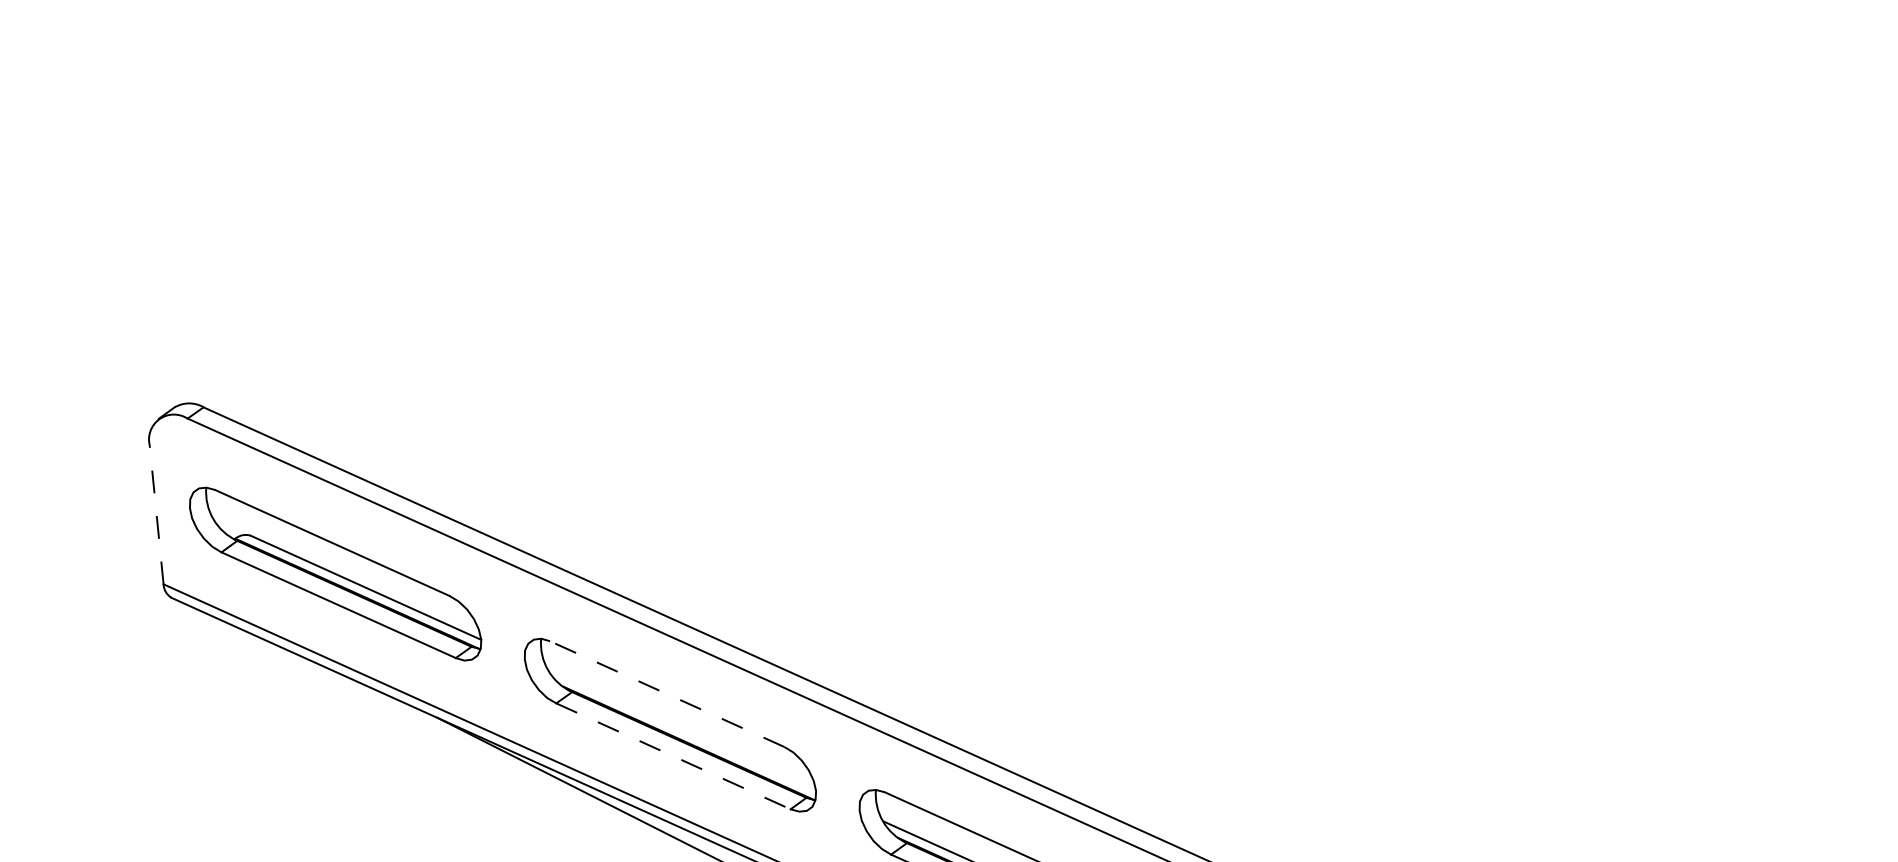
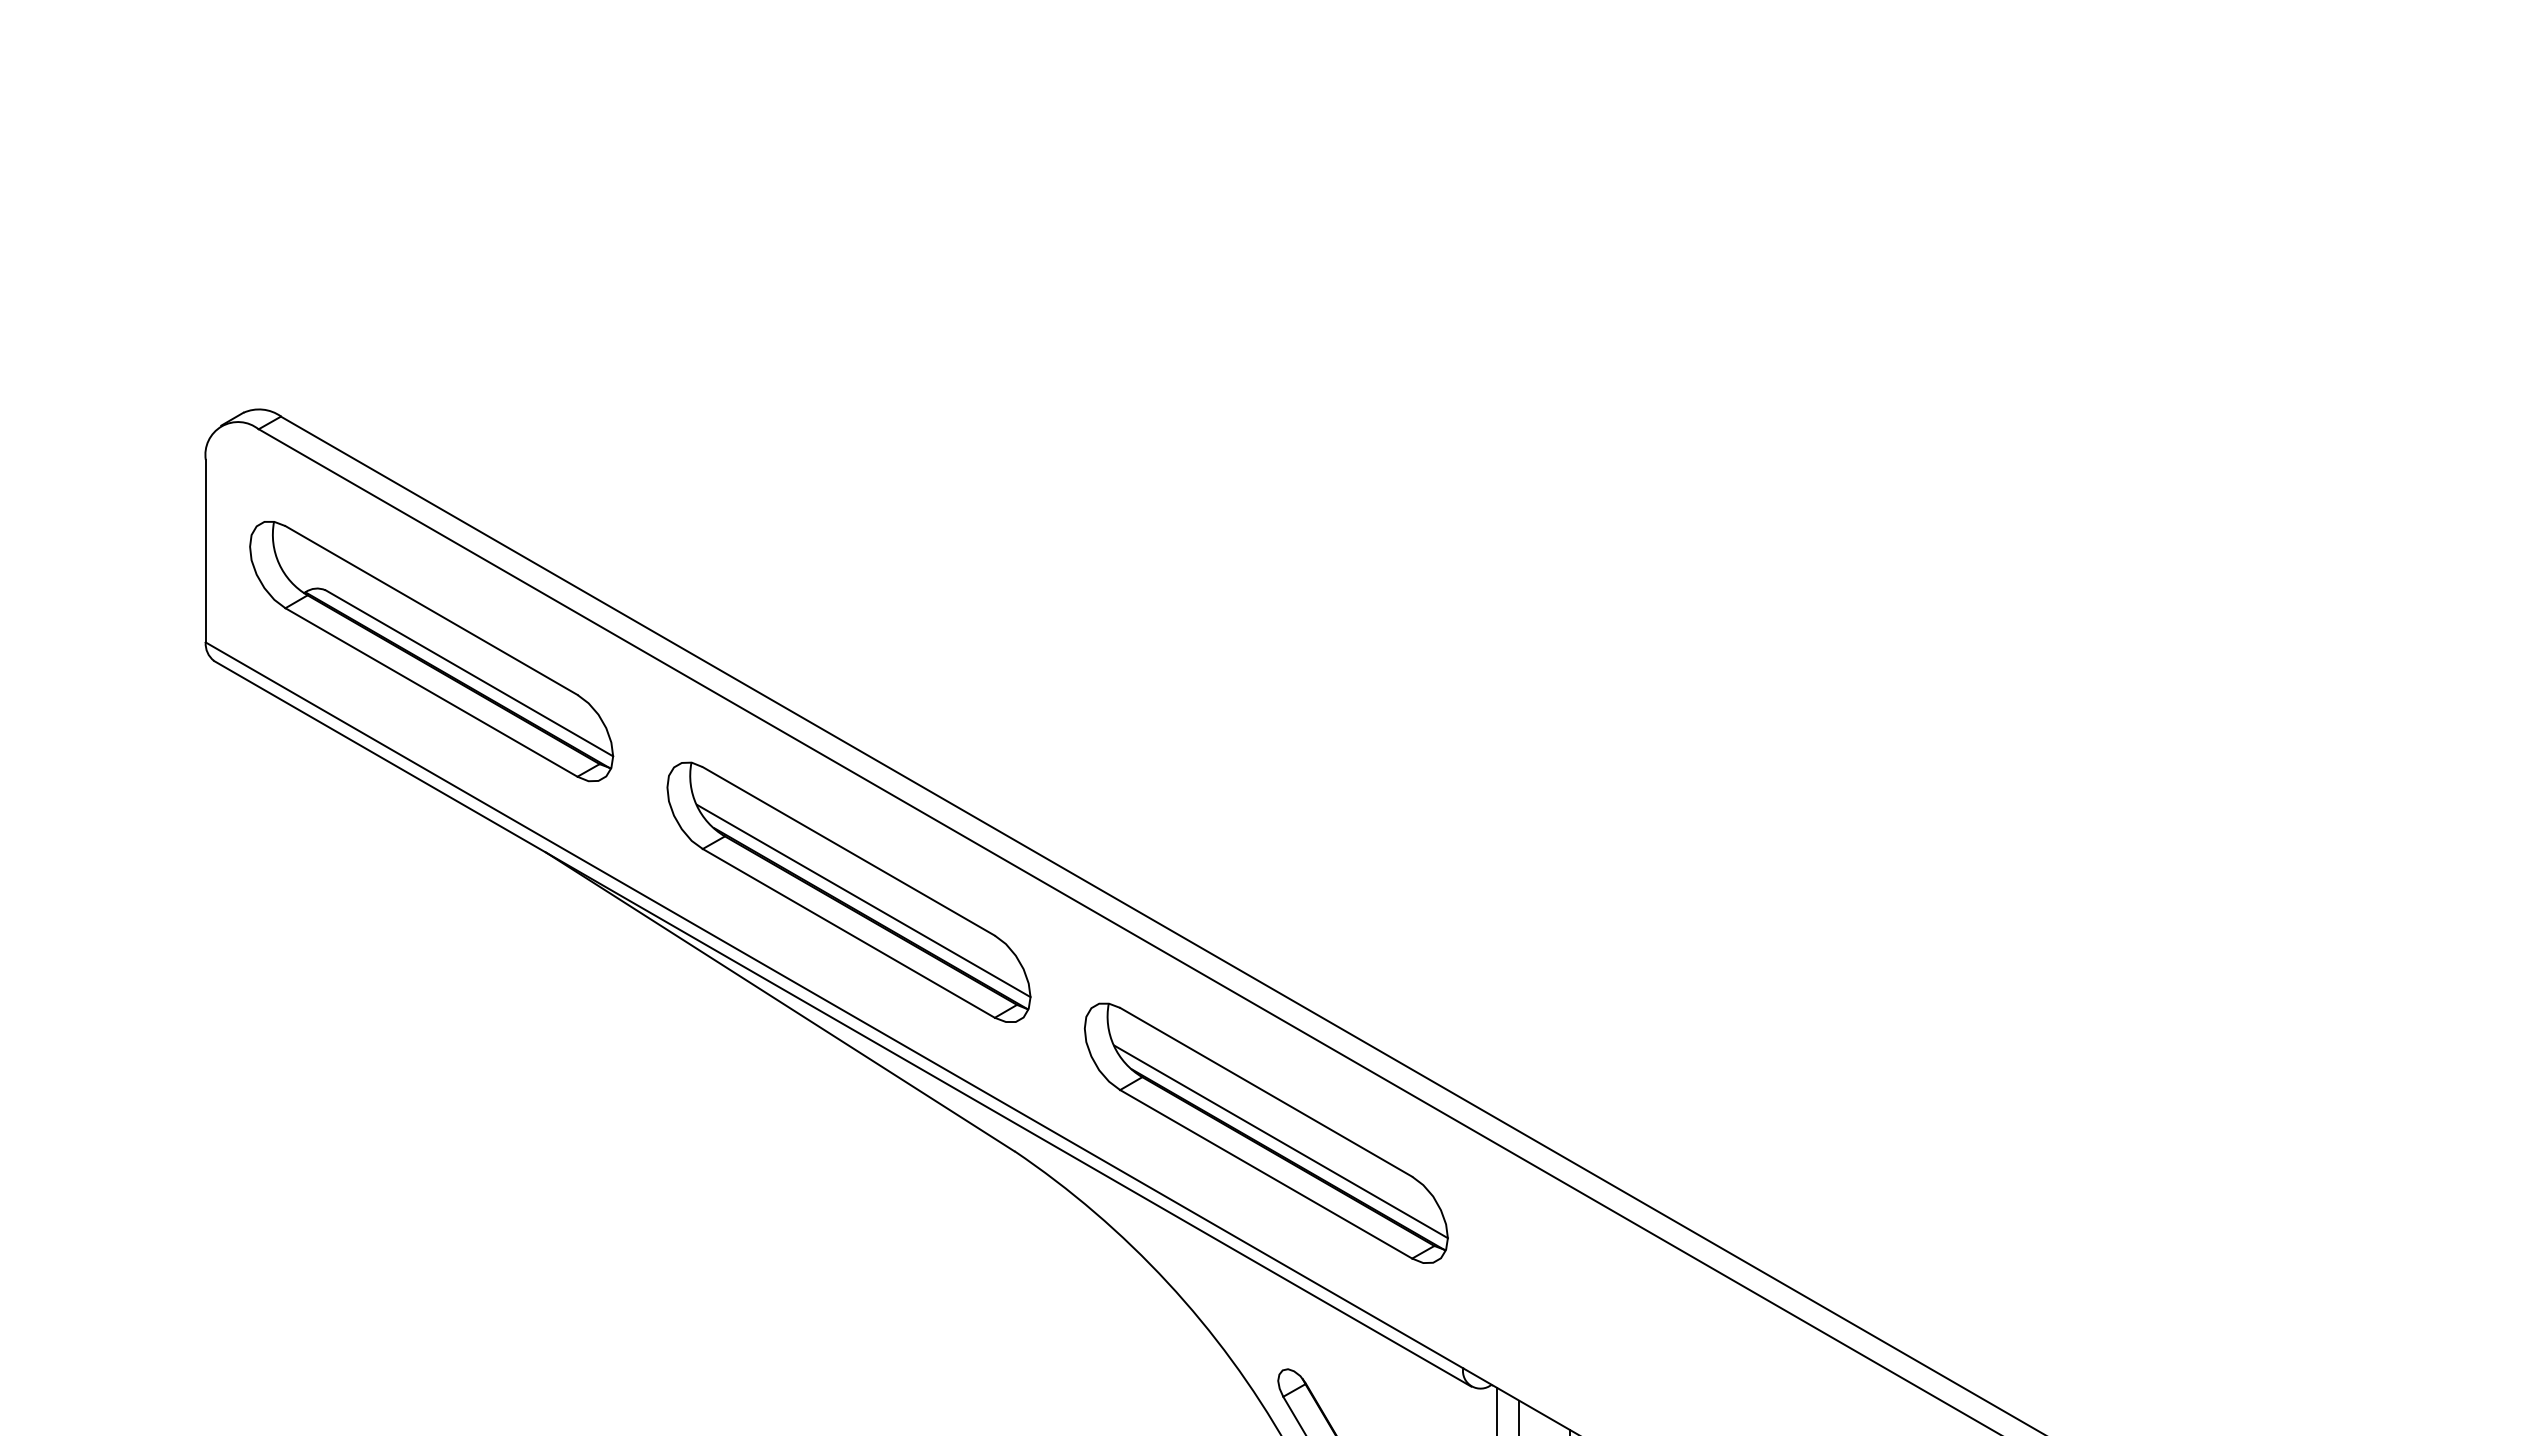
line: (156, 514) -> (205, 550), dashed -> solid
line: (666, 694) -> (848, 851), dashed -> solid
line: (682, 730) -> (863, 900), added
line: (673, 756) -> (848, 933), dashed -> solid

